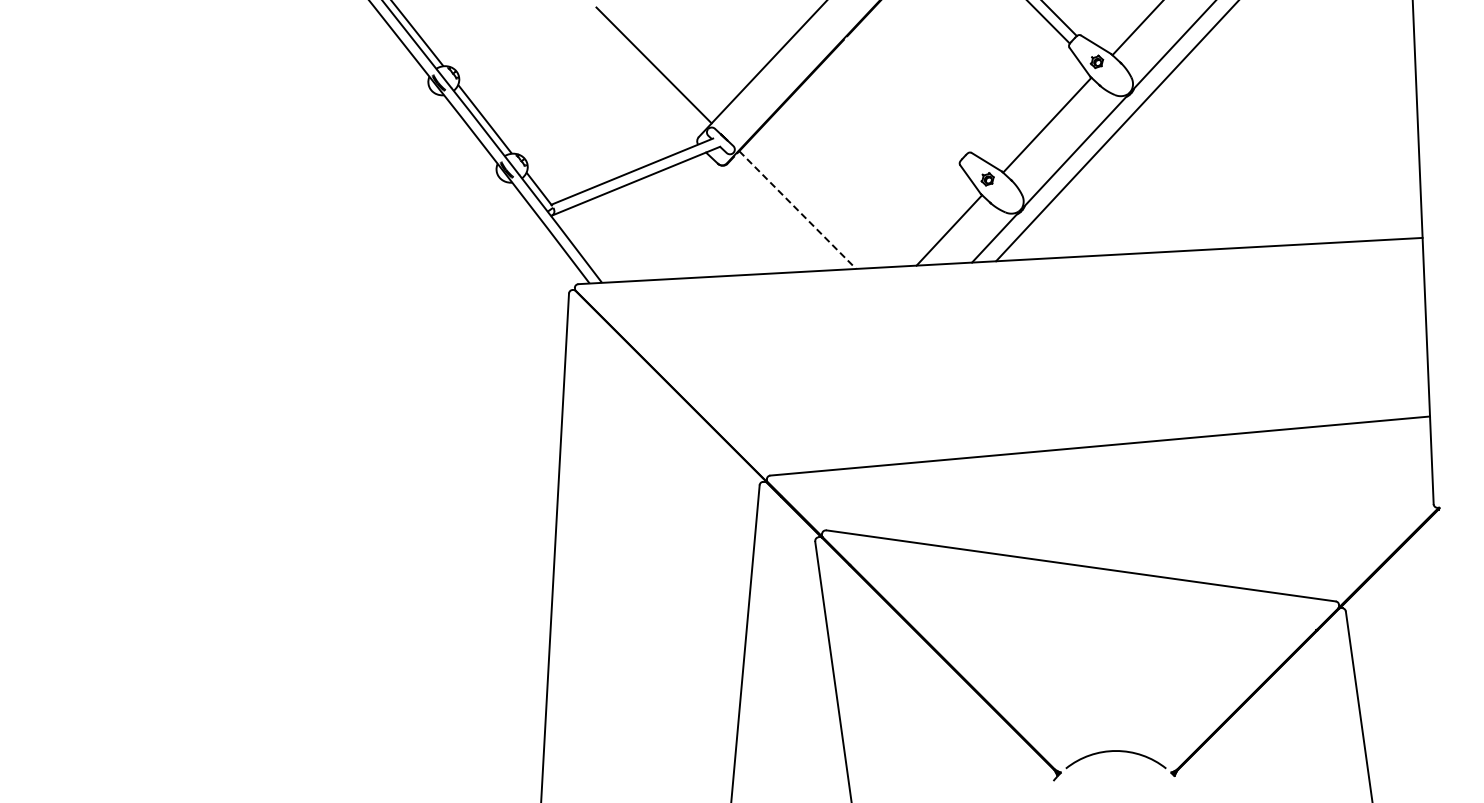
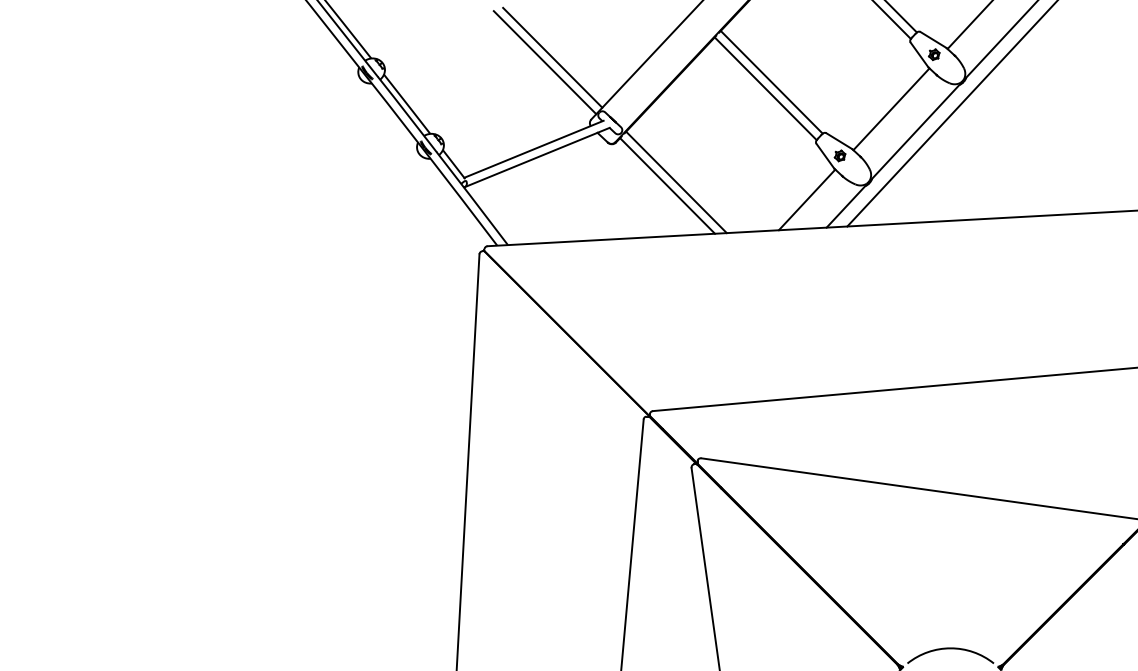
line: (644, 70) -> (544, 62), added
line: (908, 93) -> (771, 81), added
line: (901, 101) -> (765, 88), added
line: (797, 210) -> (676, 182), dashed -> solid
line: (787, 213) -> (667, 185), added

